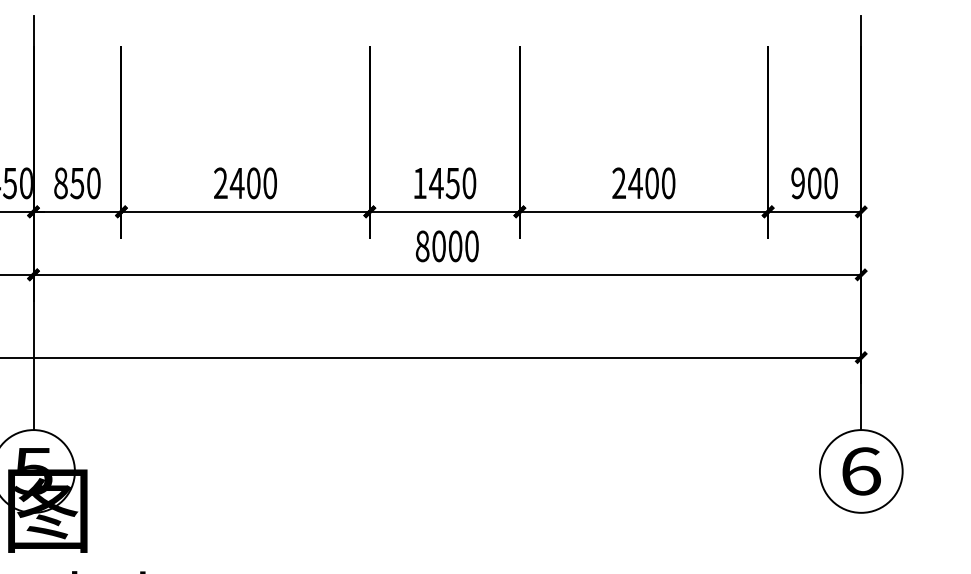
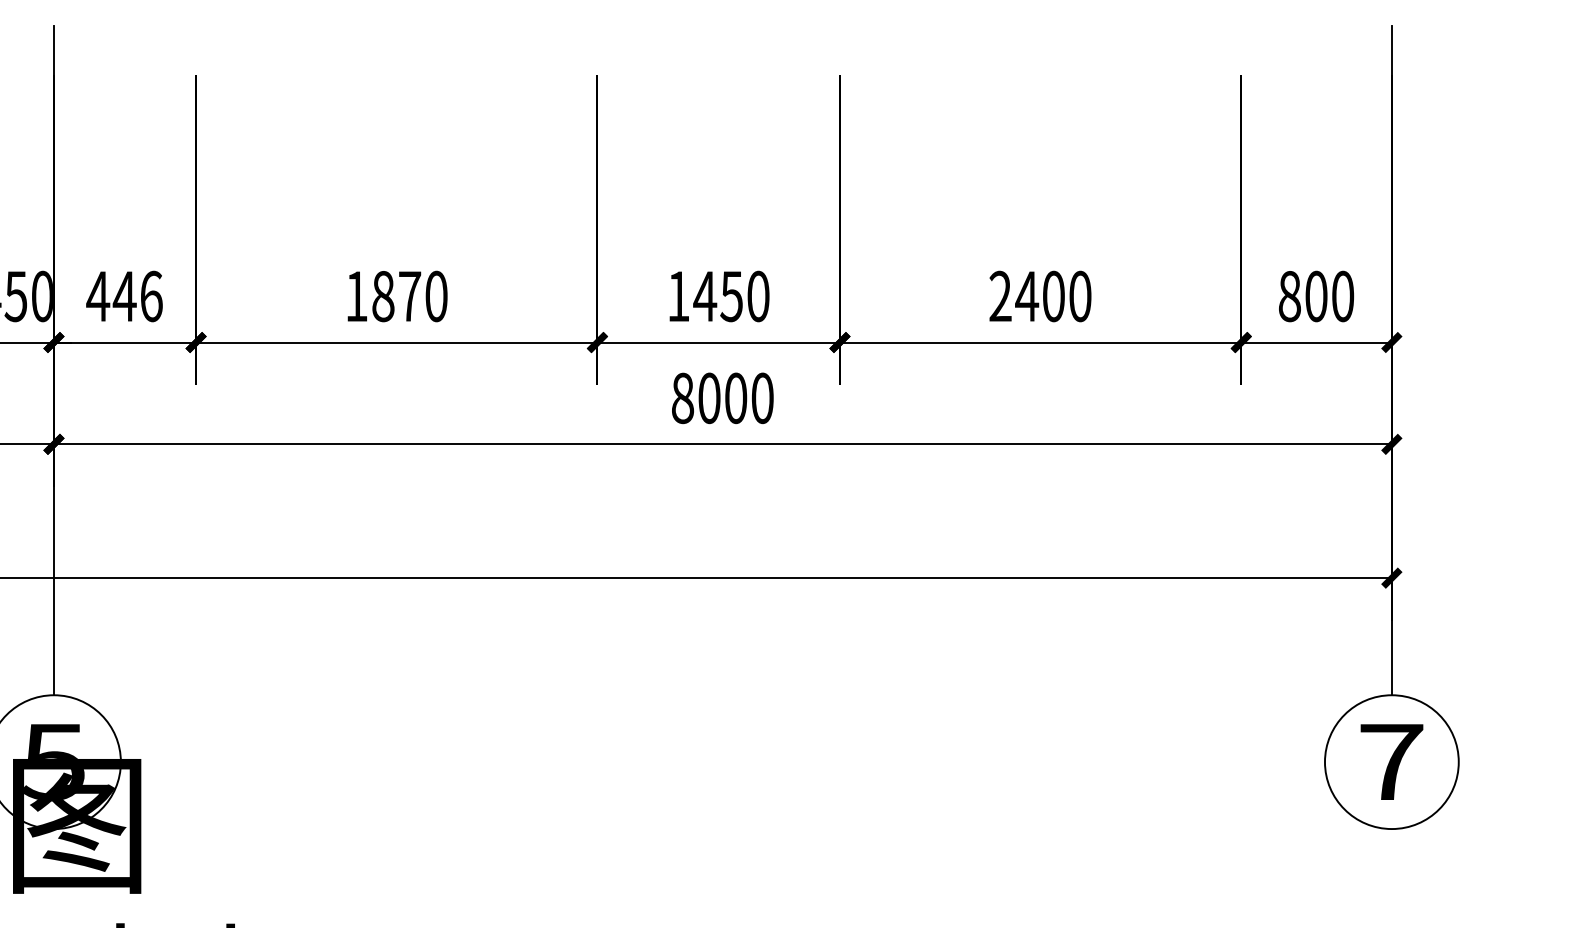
text: (76, 183) -> (123, 296), 850 -> 446
text: (237, 183) -> (383, 296), 2400 -> 1870
text: (798, 183) -> (1290, 296), 900 -> 800
text: (861, 471) -> (1392, 762), 6 -> 7

